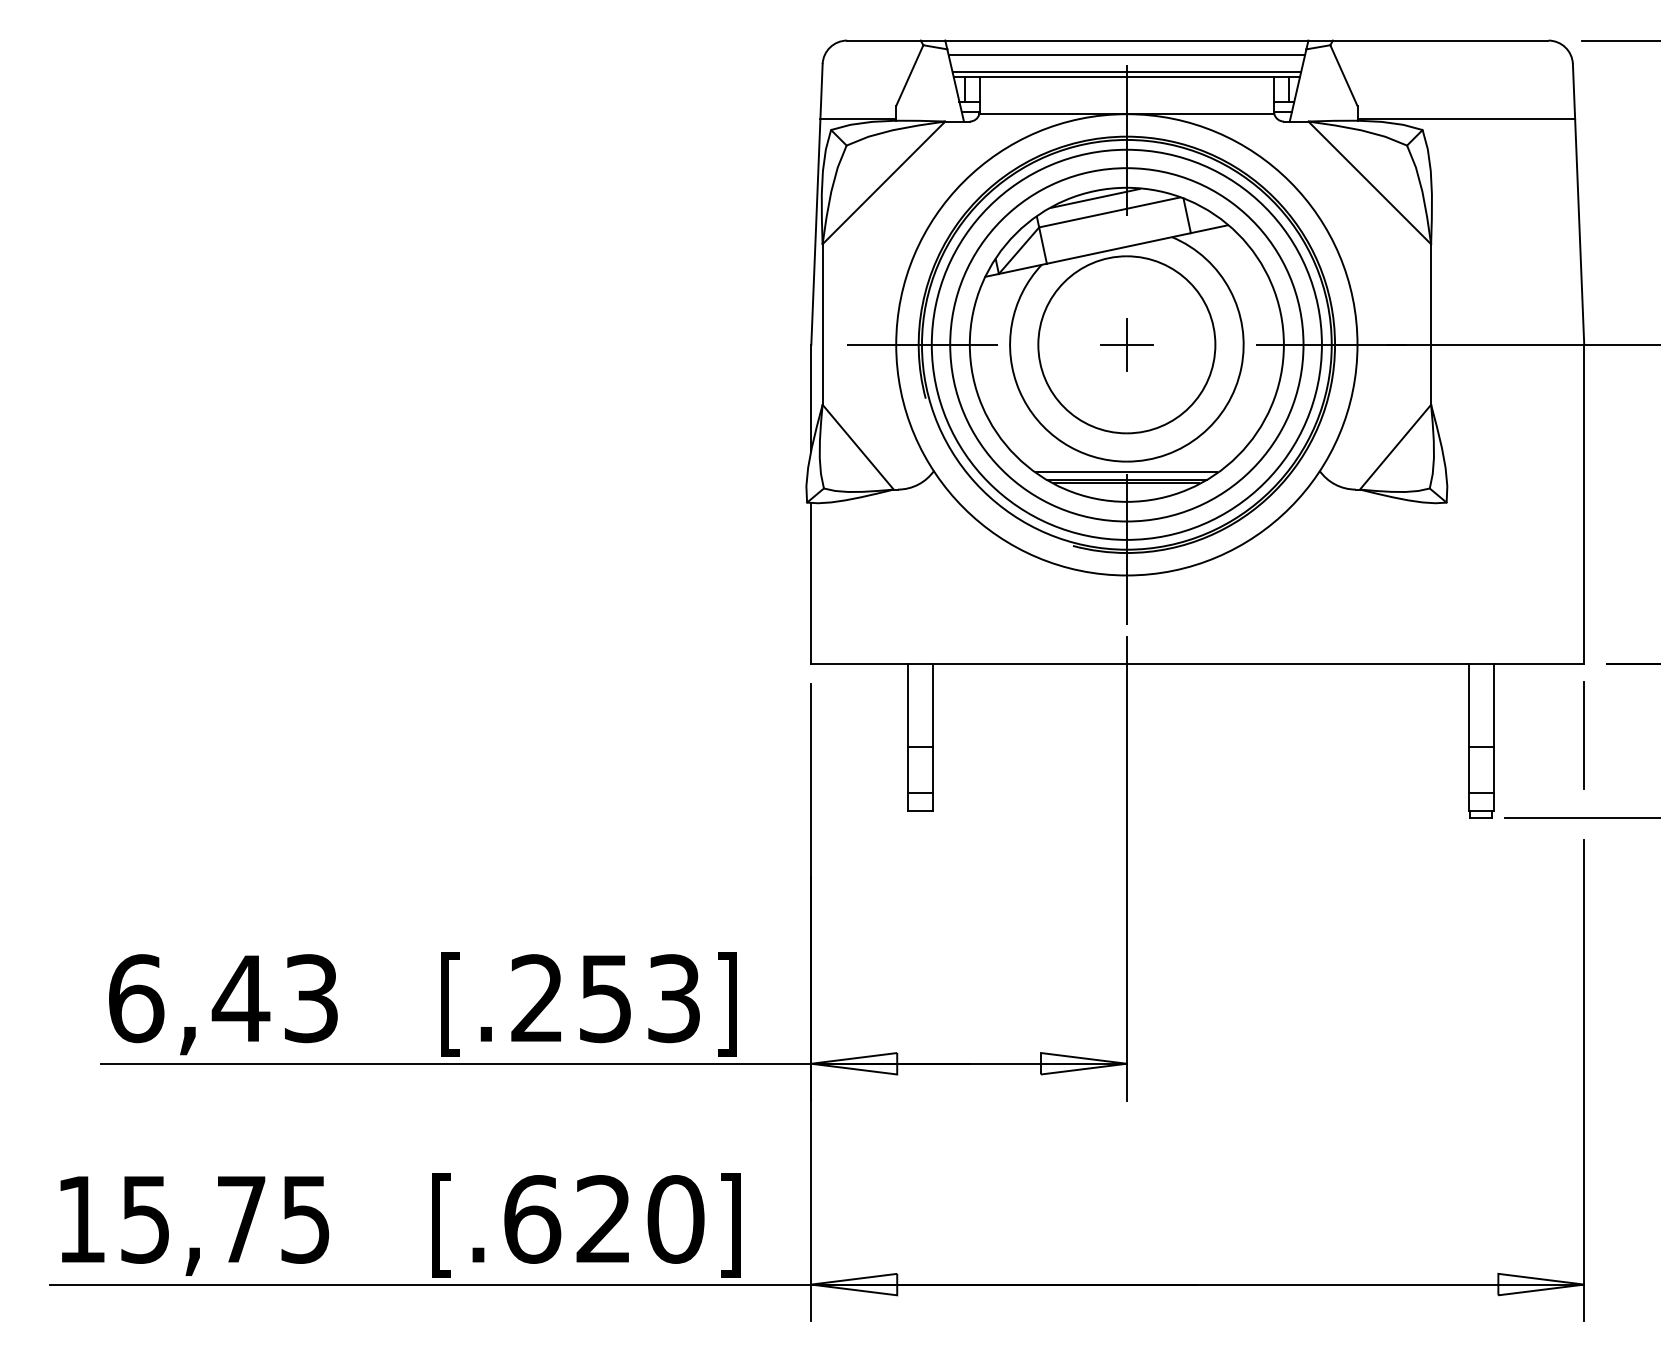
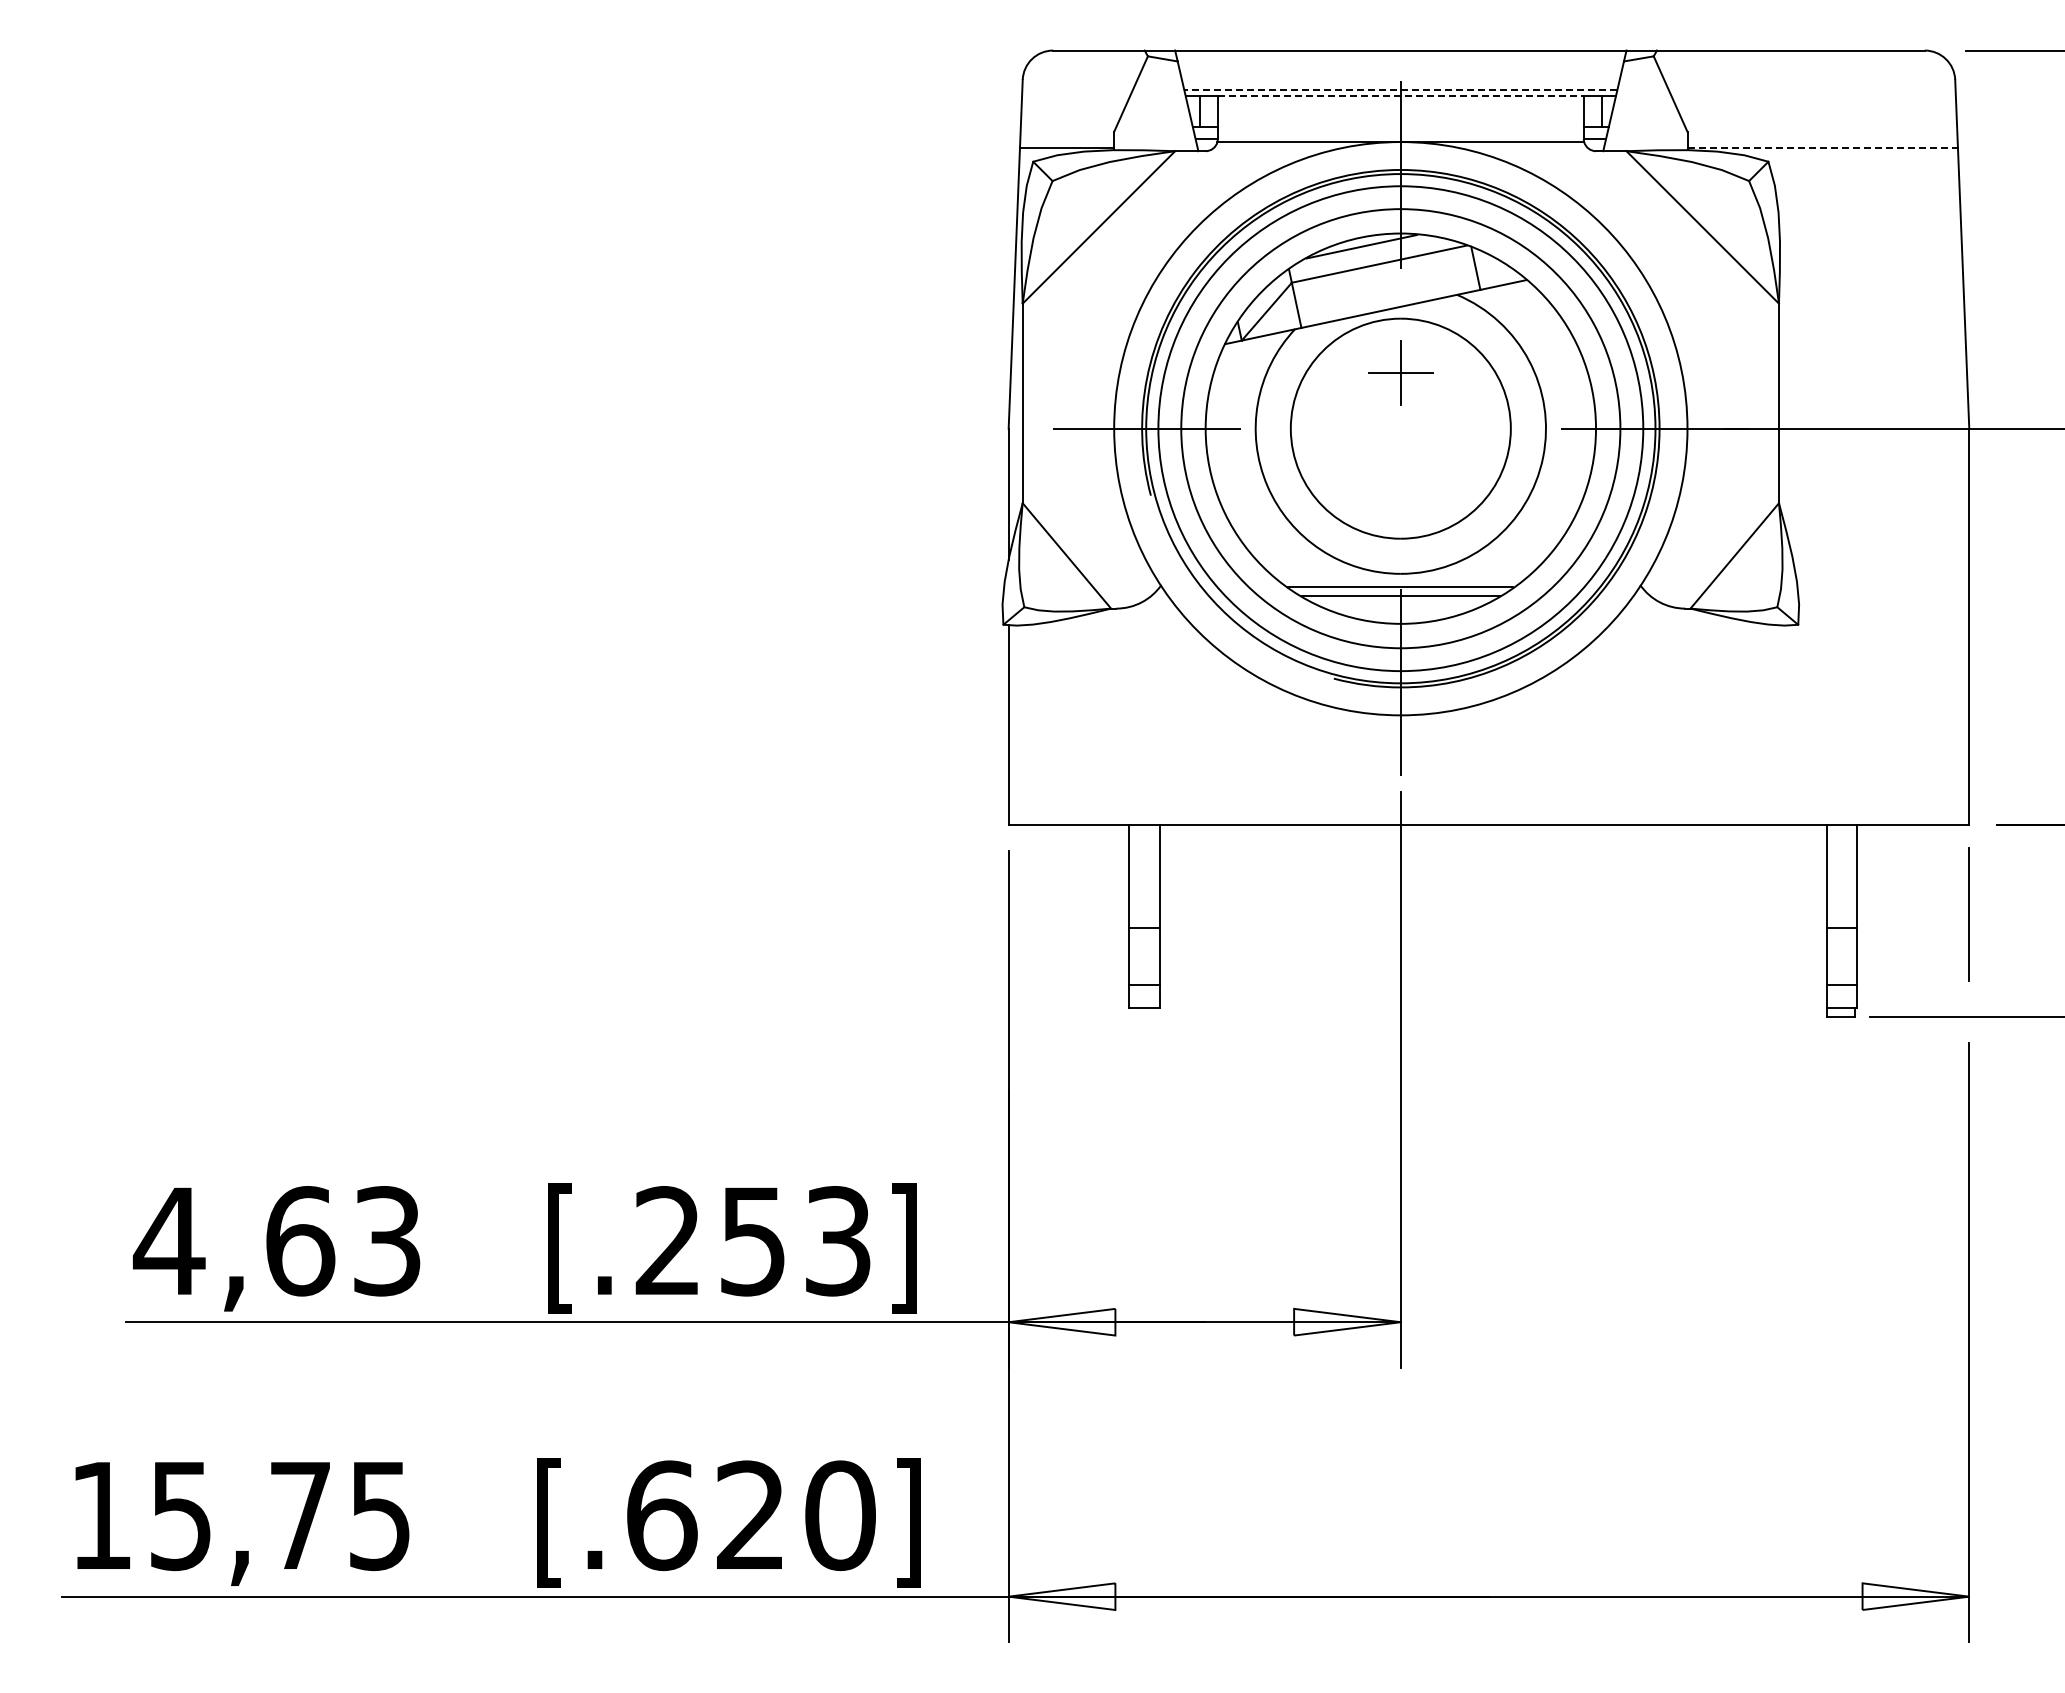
line: (1126, 55) -> (1400, 68), removed
line: (1126, 72) -> (1400, 90), solid -> dashed
line: (1126, 77) -> (1400, 96), solid -> dashed
line: (1466, 119) -> (1823, 148), solid -> dashed
part: (1126, 344) -> (1400, 372), moved
line: (1126, 483) -> (1400, 601), removed
text: (188, 998) -> (234, 1241), 6,43 -> 4,63

